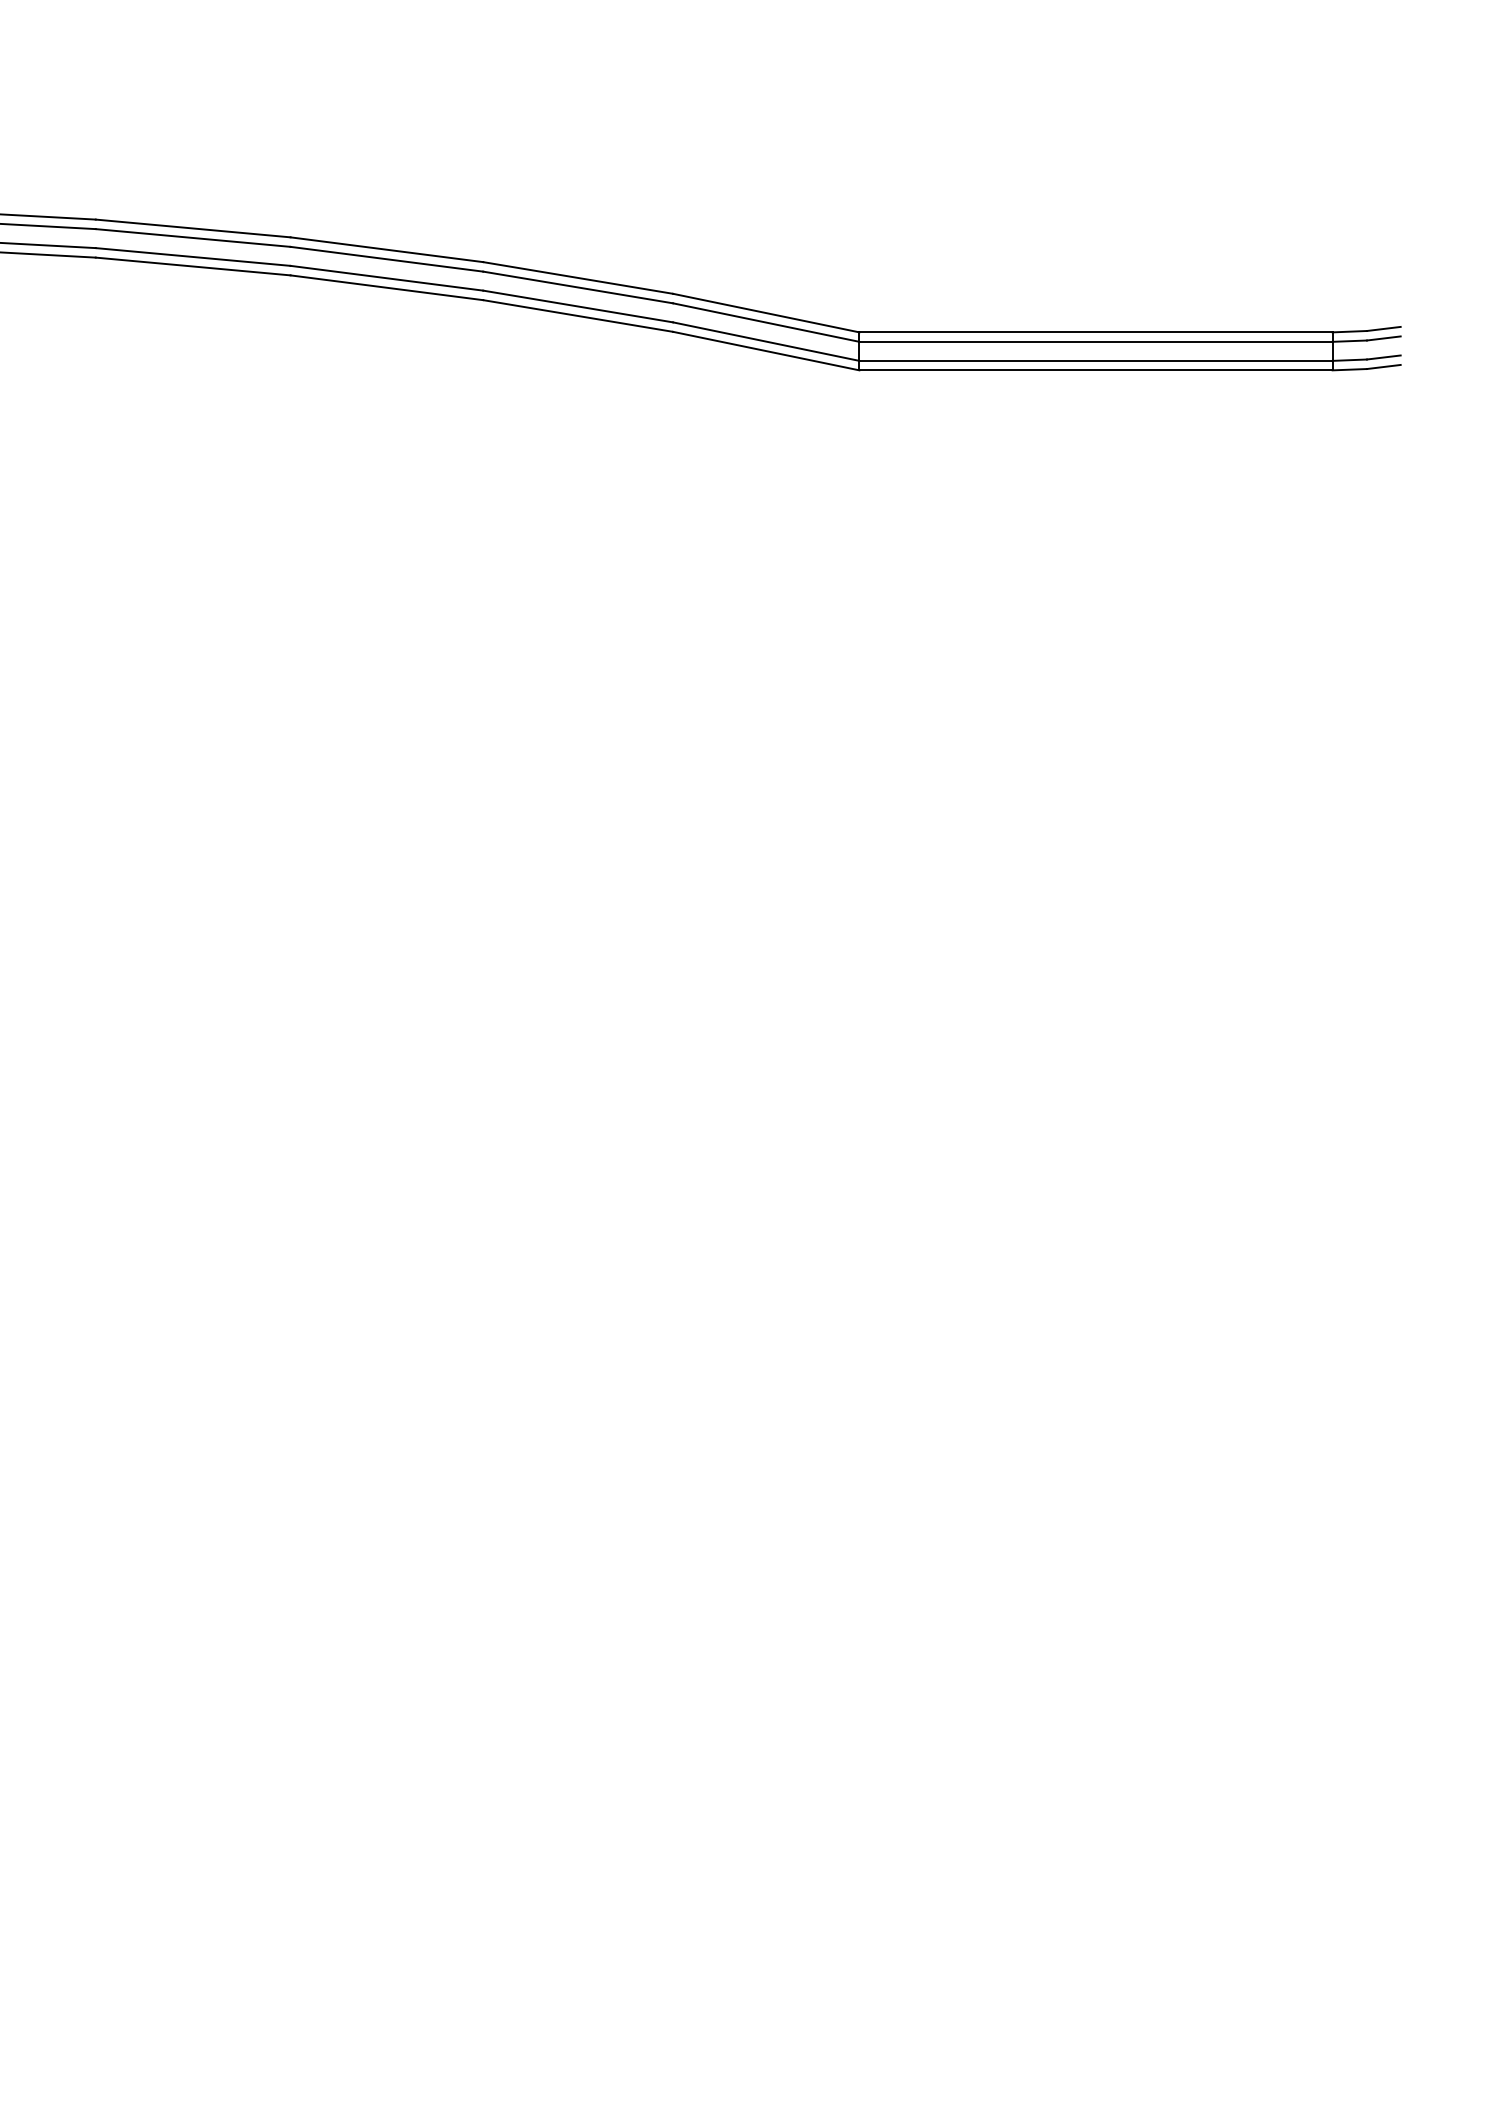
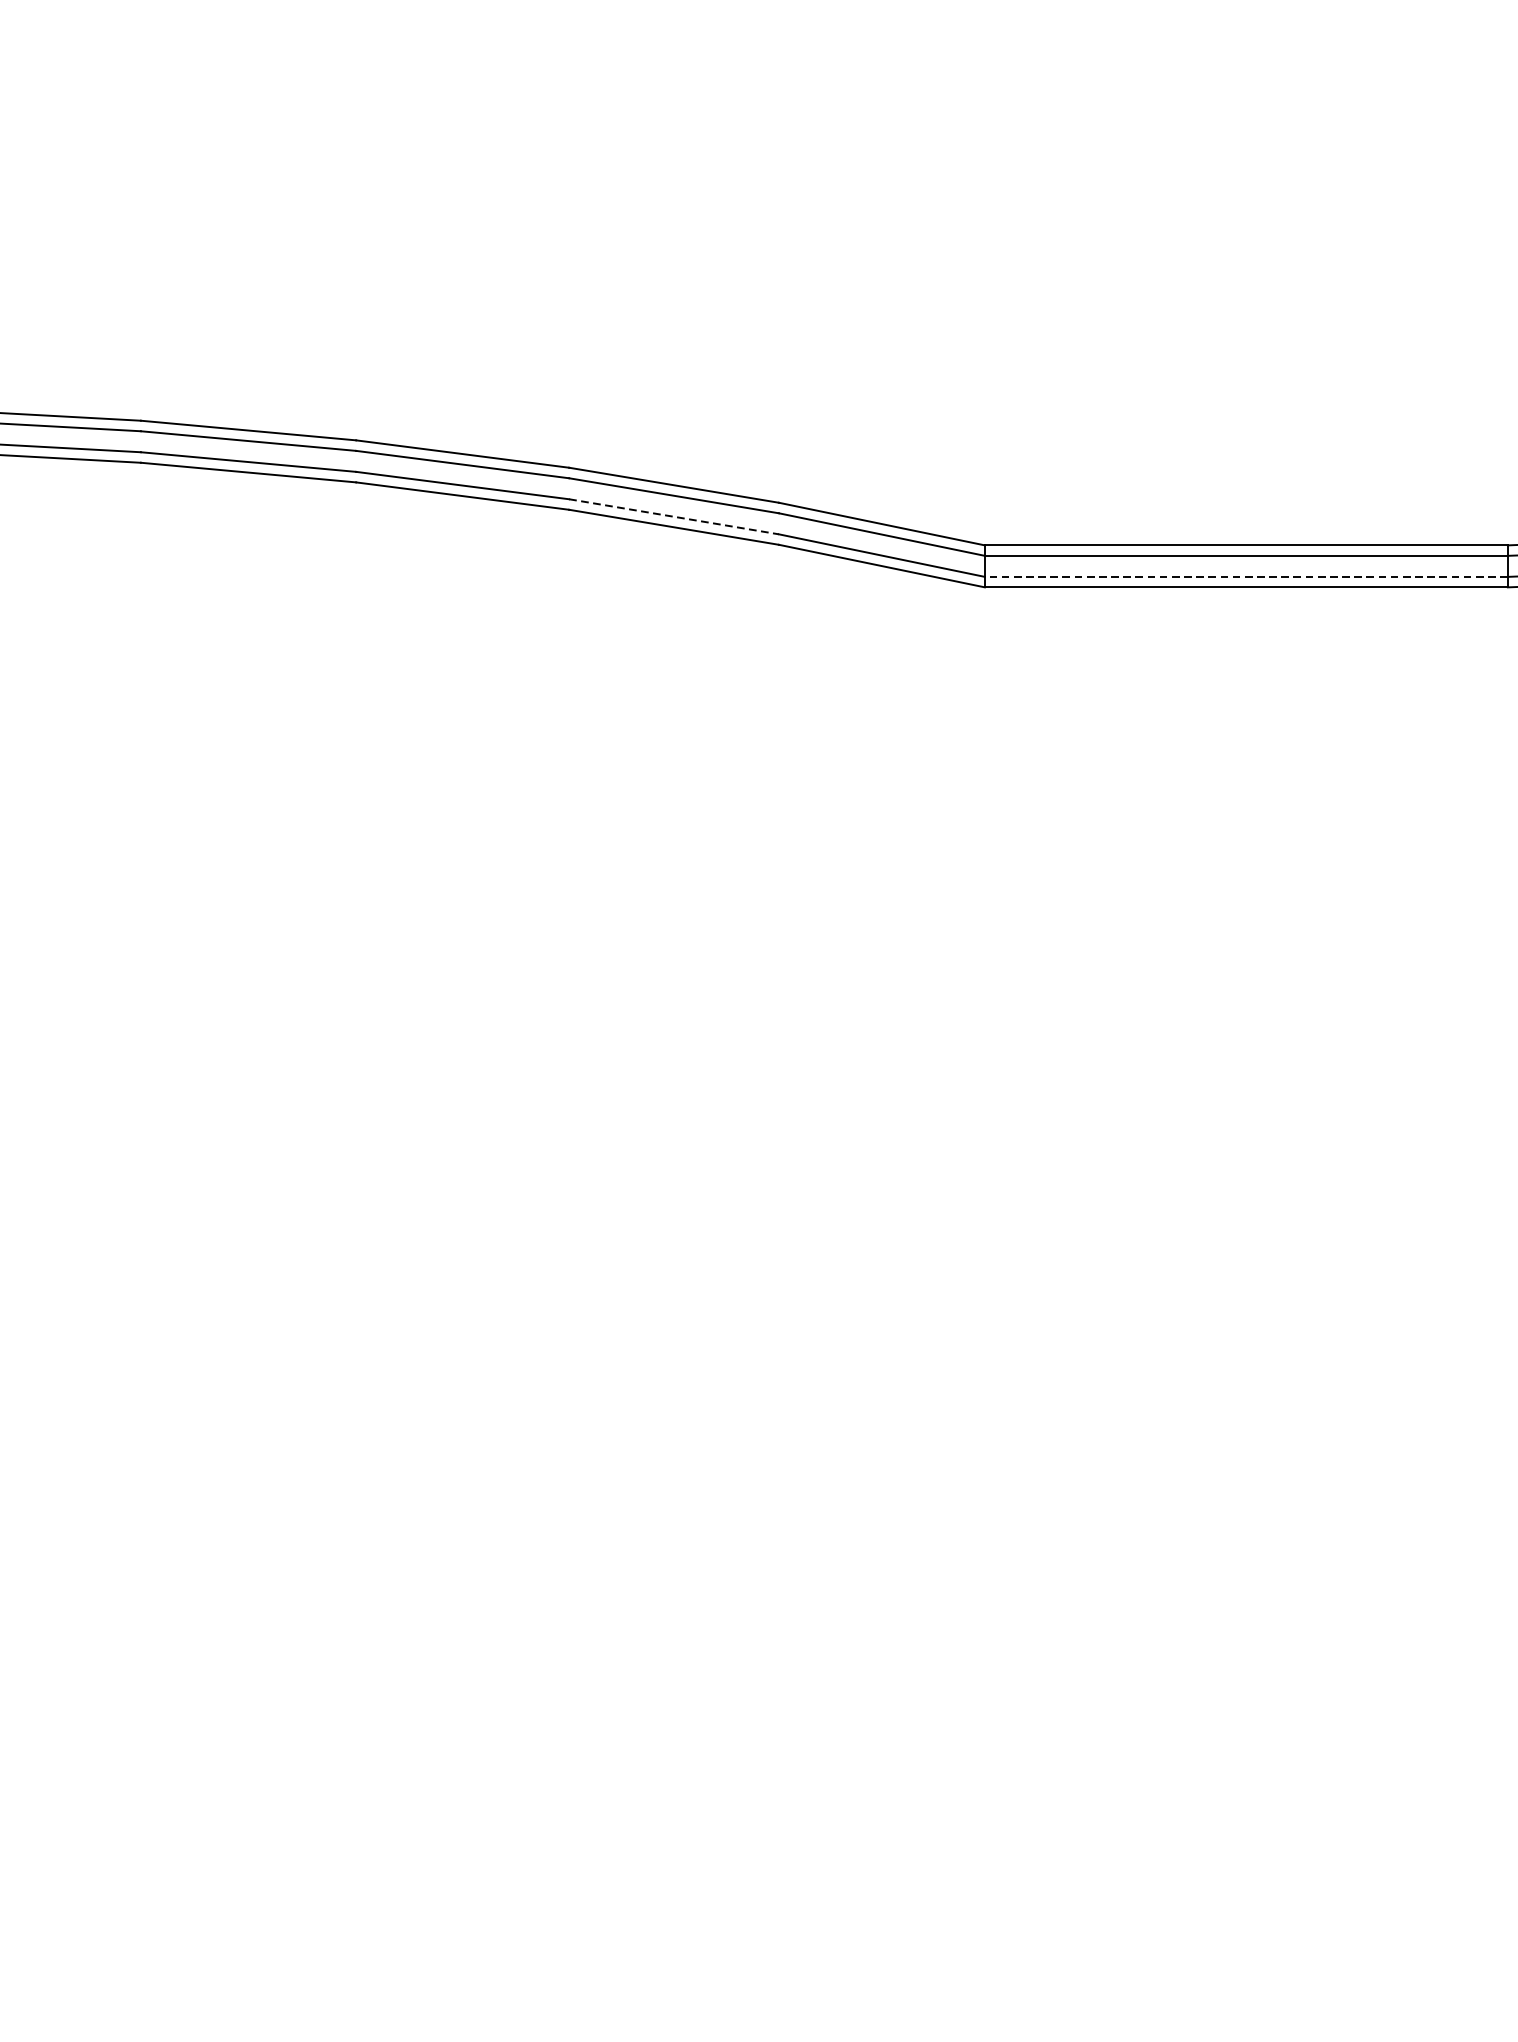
line: (578, 306) -> (674, 516), solid -> dashed
line: (1096, 360) -> (1246, 576), solid -> dashed

